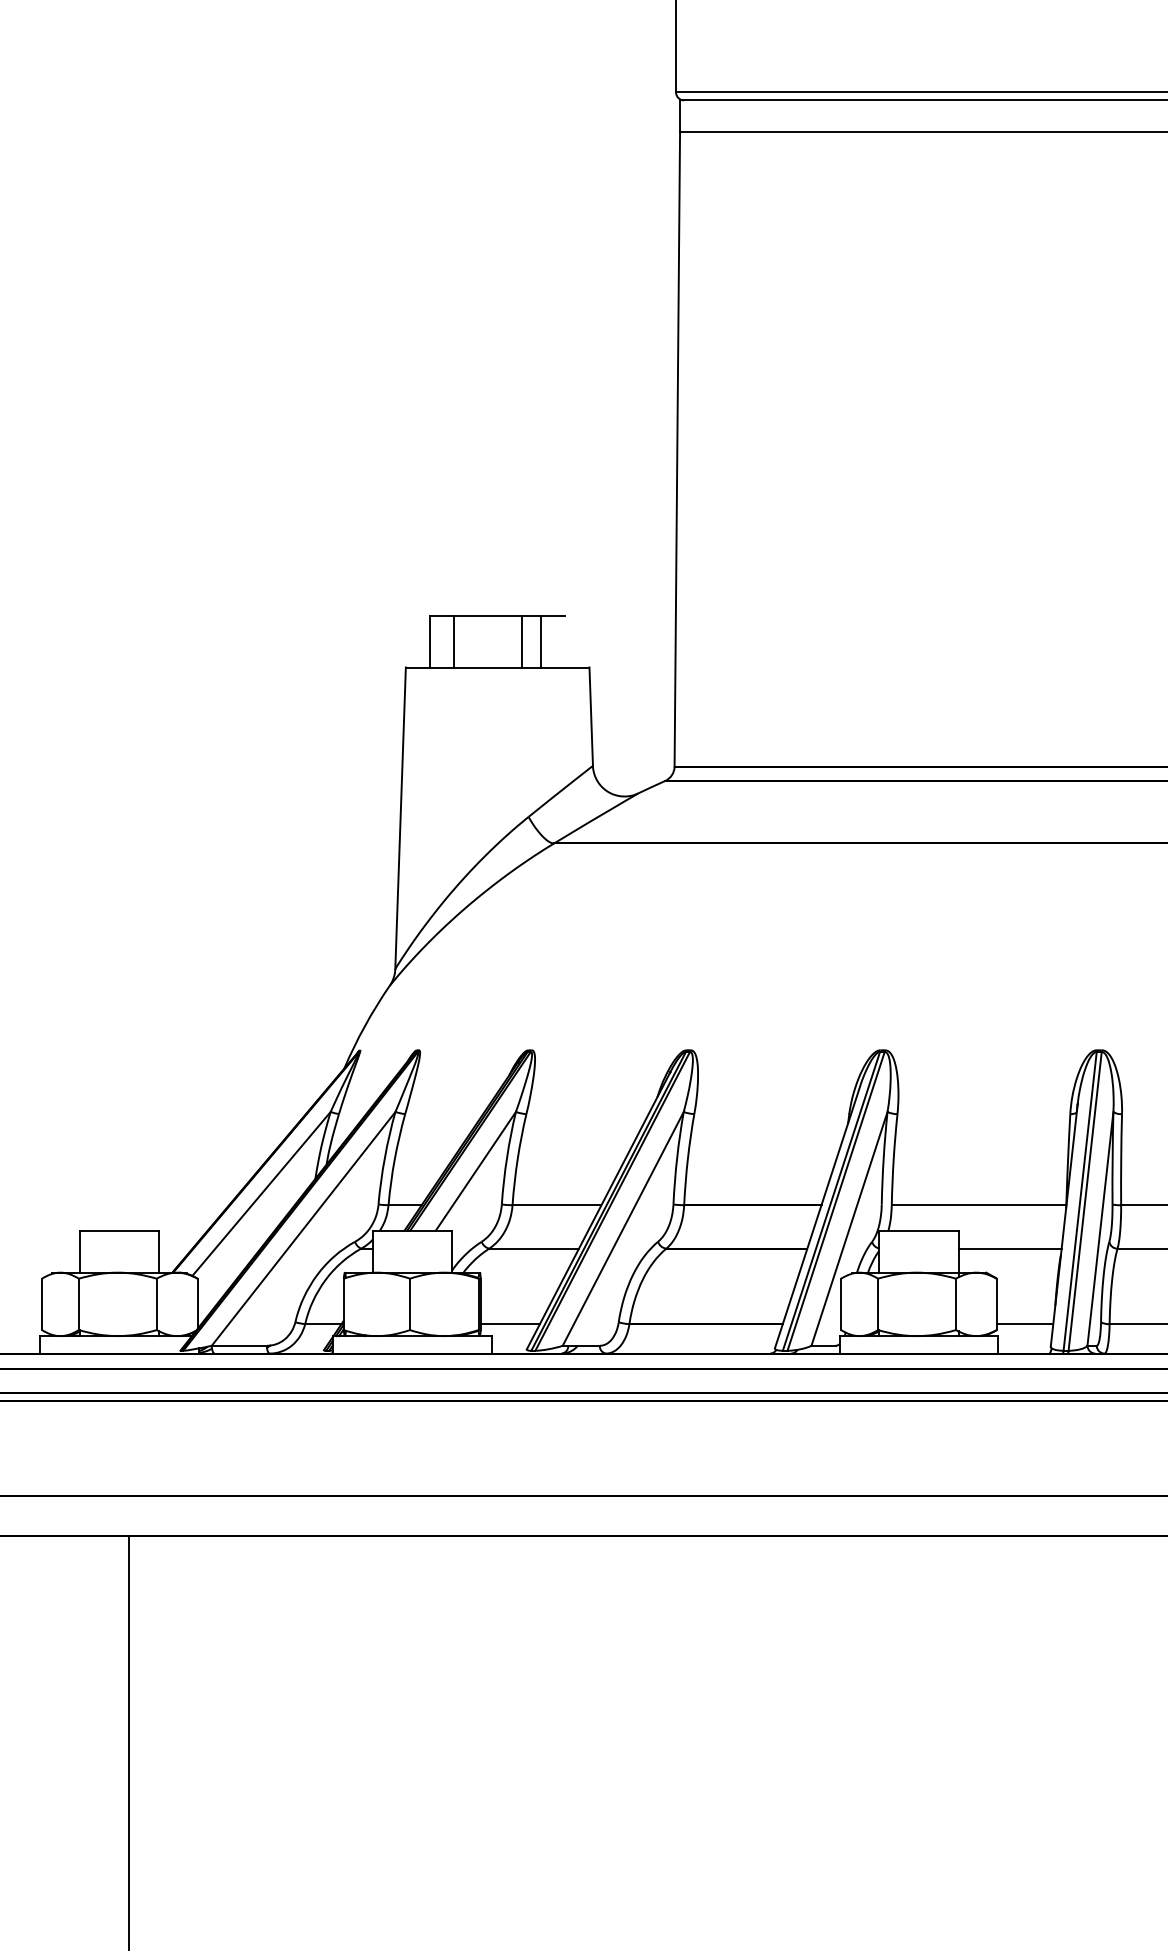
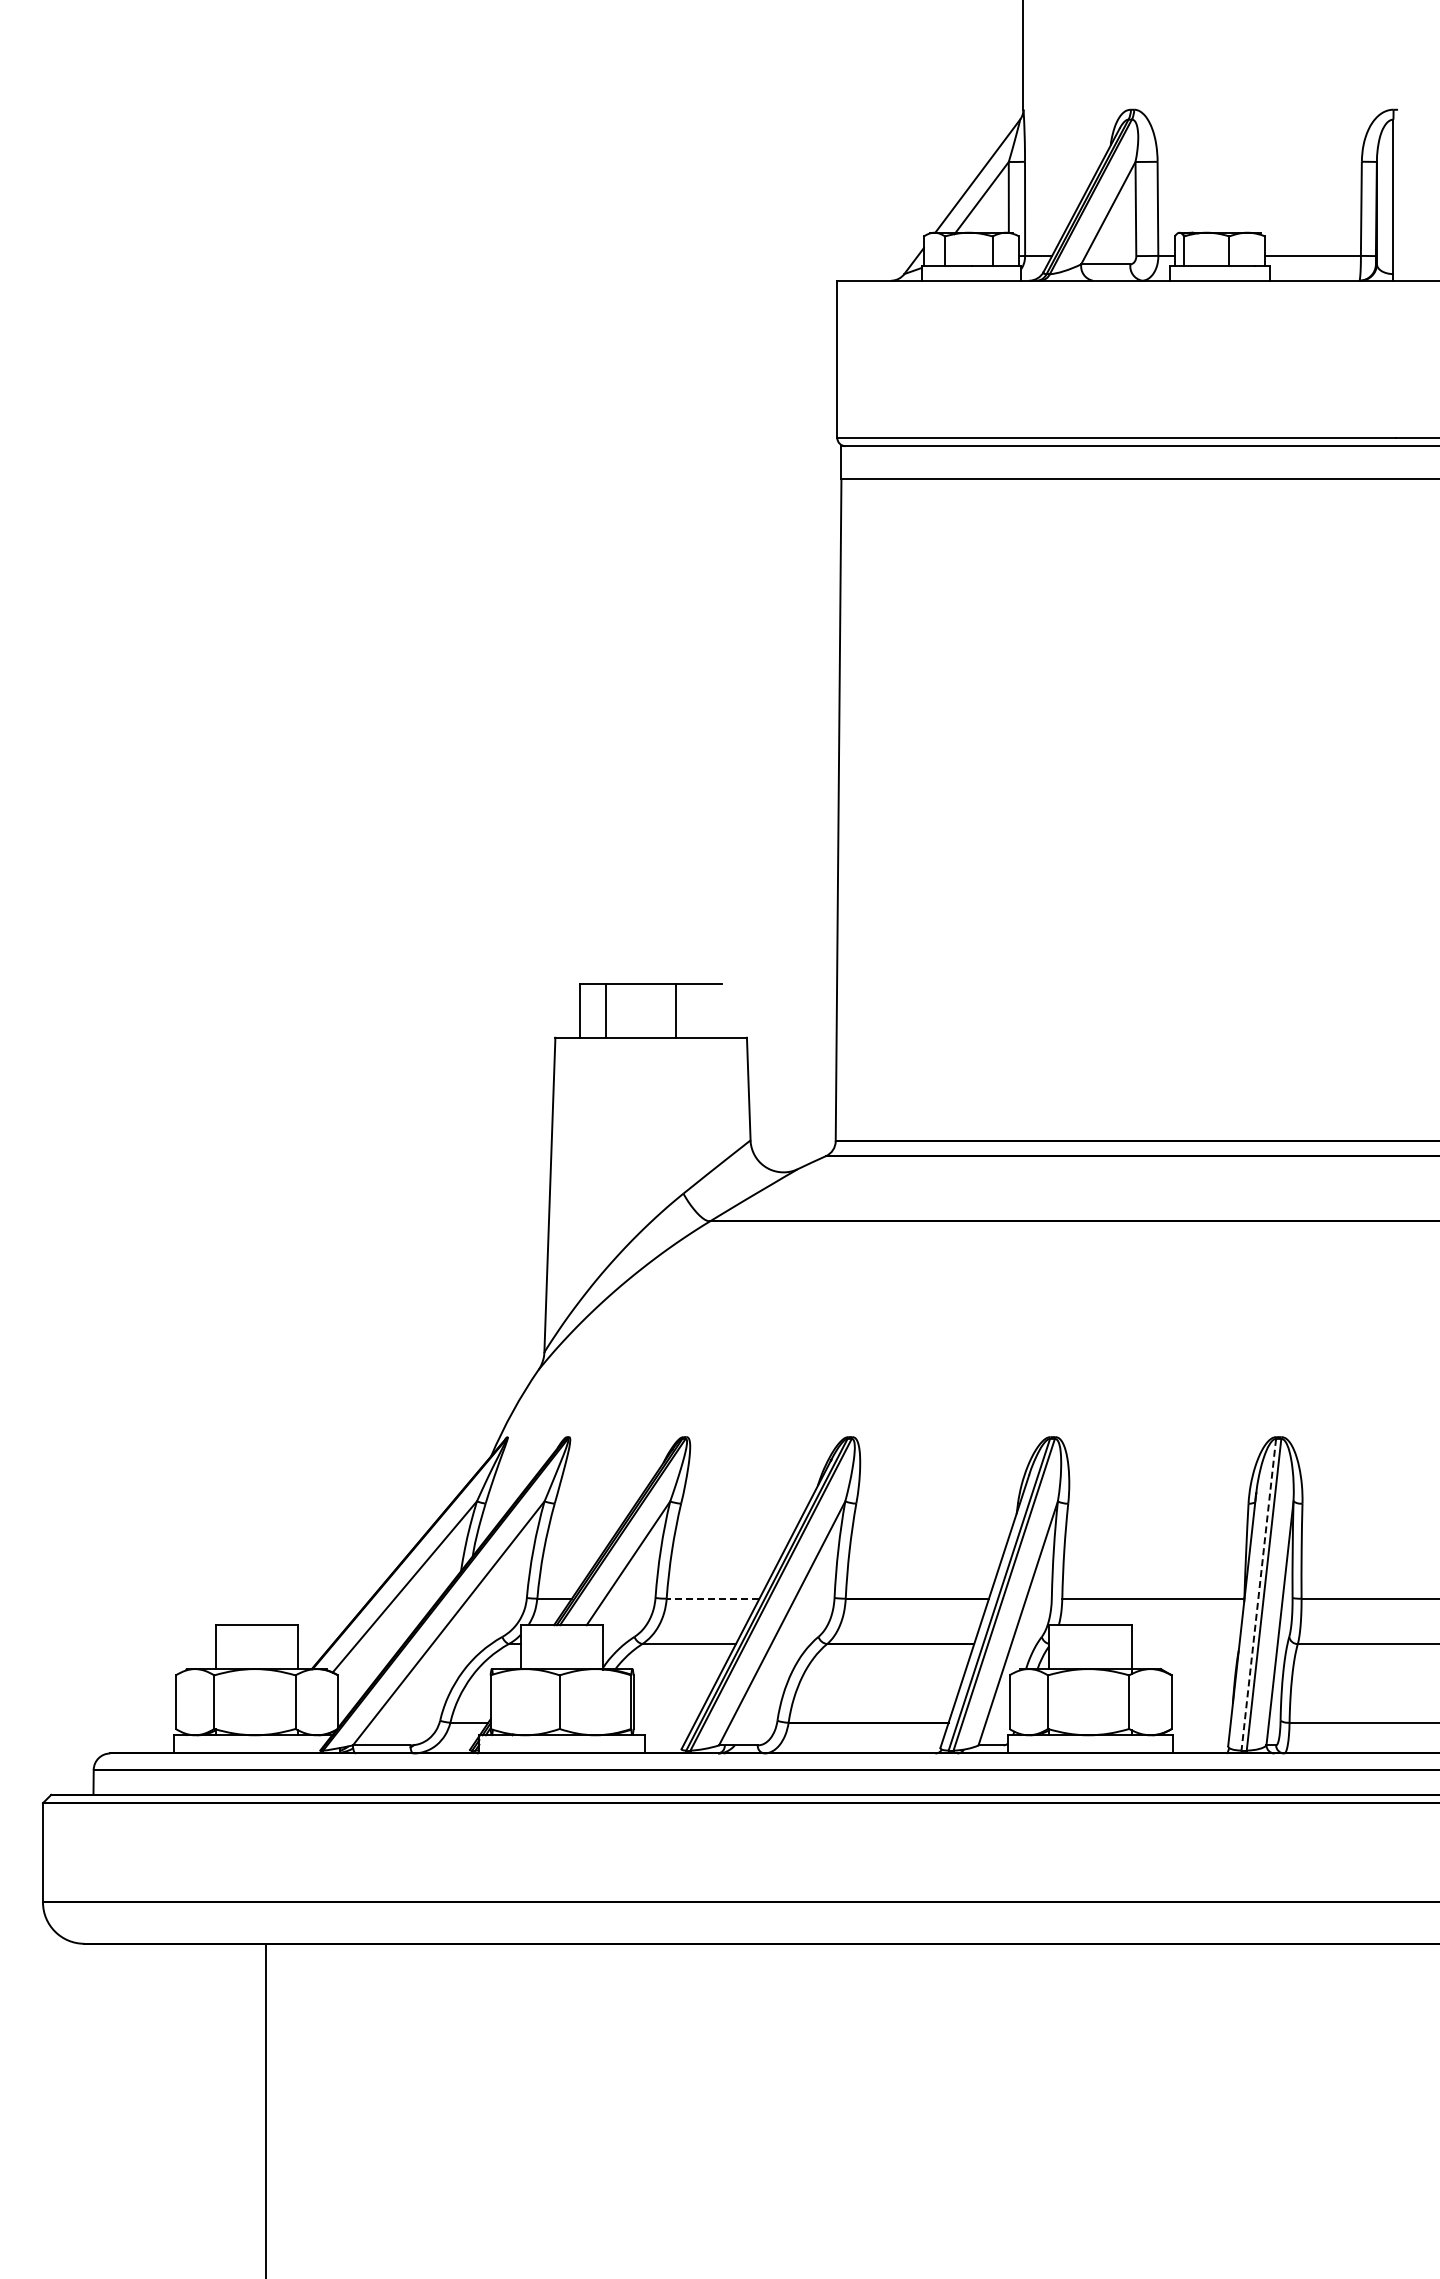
line: (541, 641) -> (696, 1010), removed
line: (1079, 1201) -> (1258, 1594), solid -> dashed
line: (556, 1204) -> (712, 1598), solid -> dashed
line: (1009, 1249) -> (1185, 1644), removed
line: (510, 1323) -> (664, 1722), removed
line: (1024, 1323) -> (1200, 1722), removed

